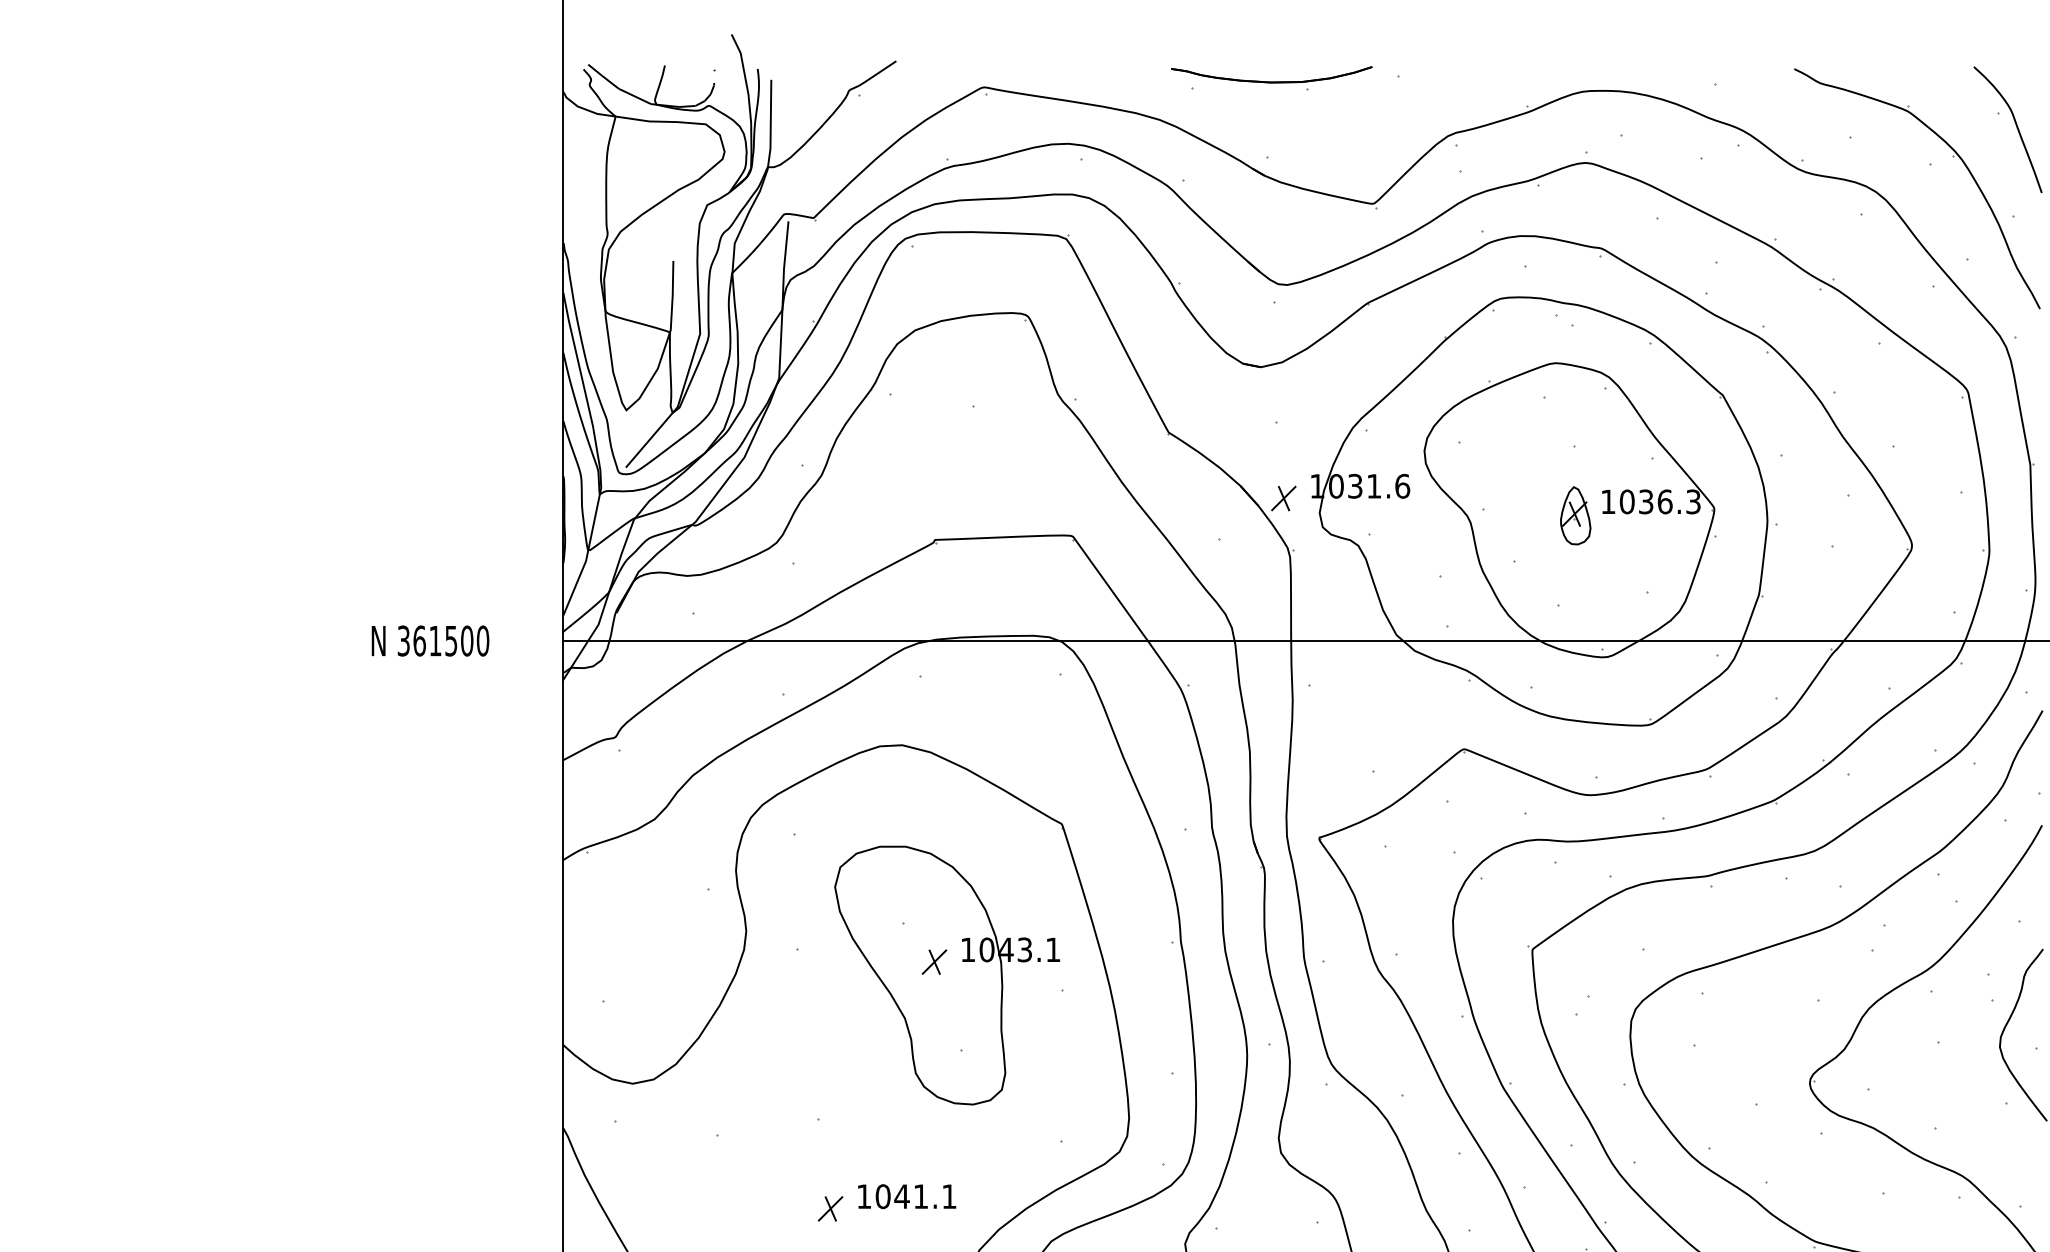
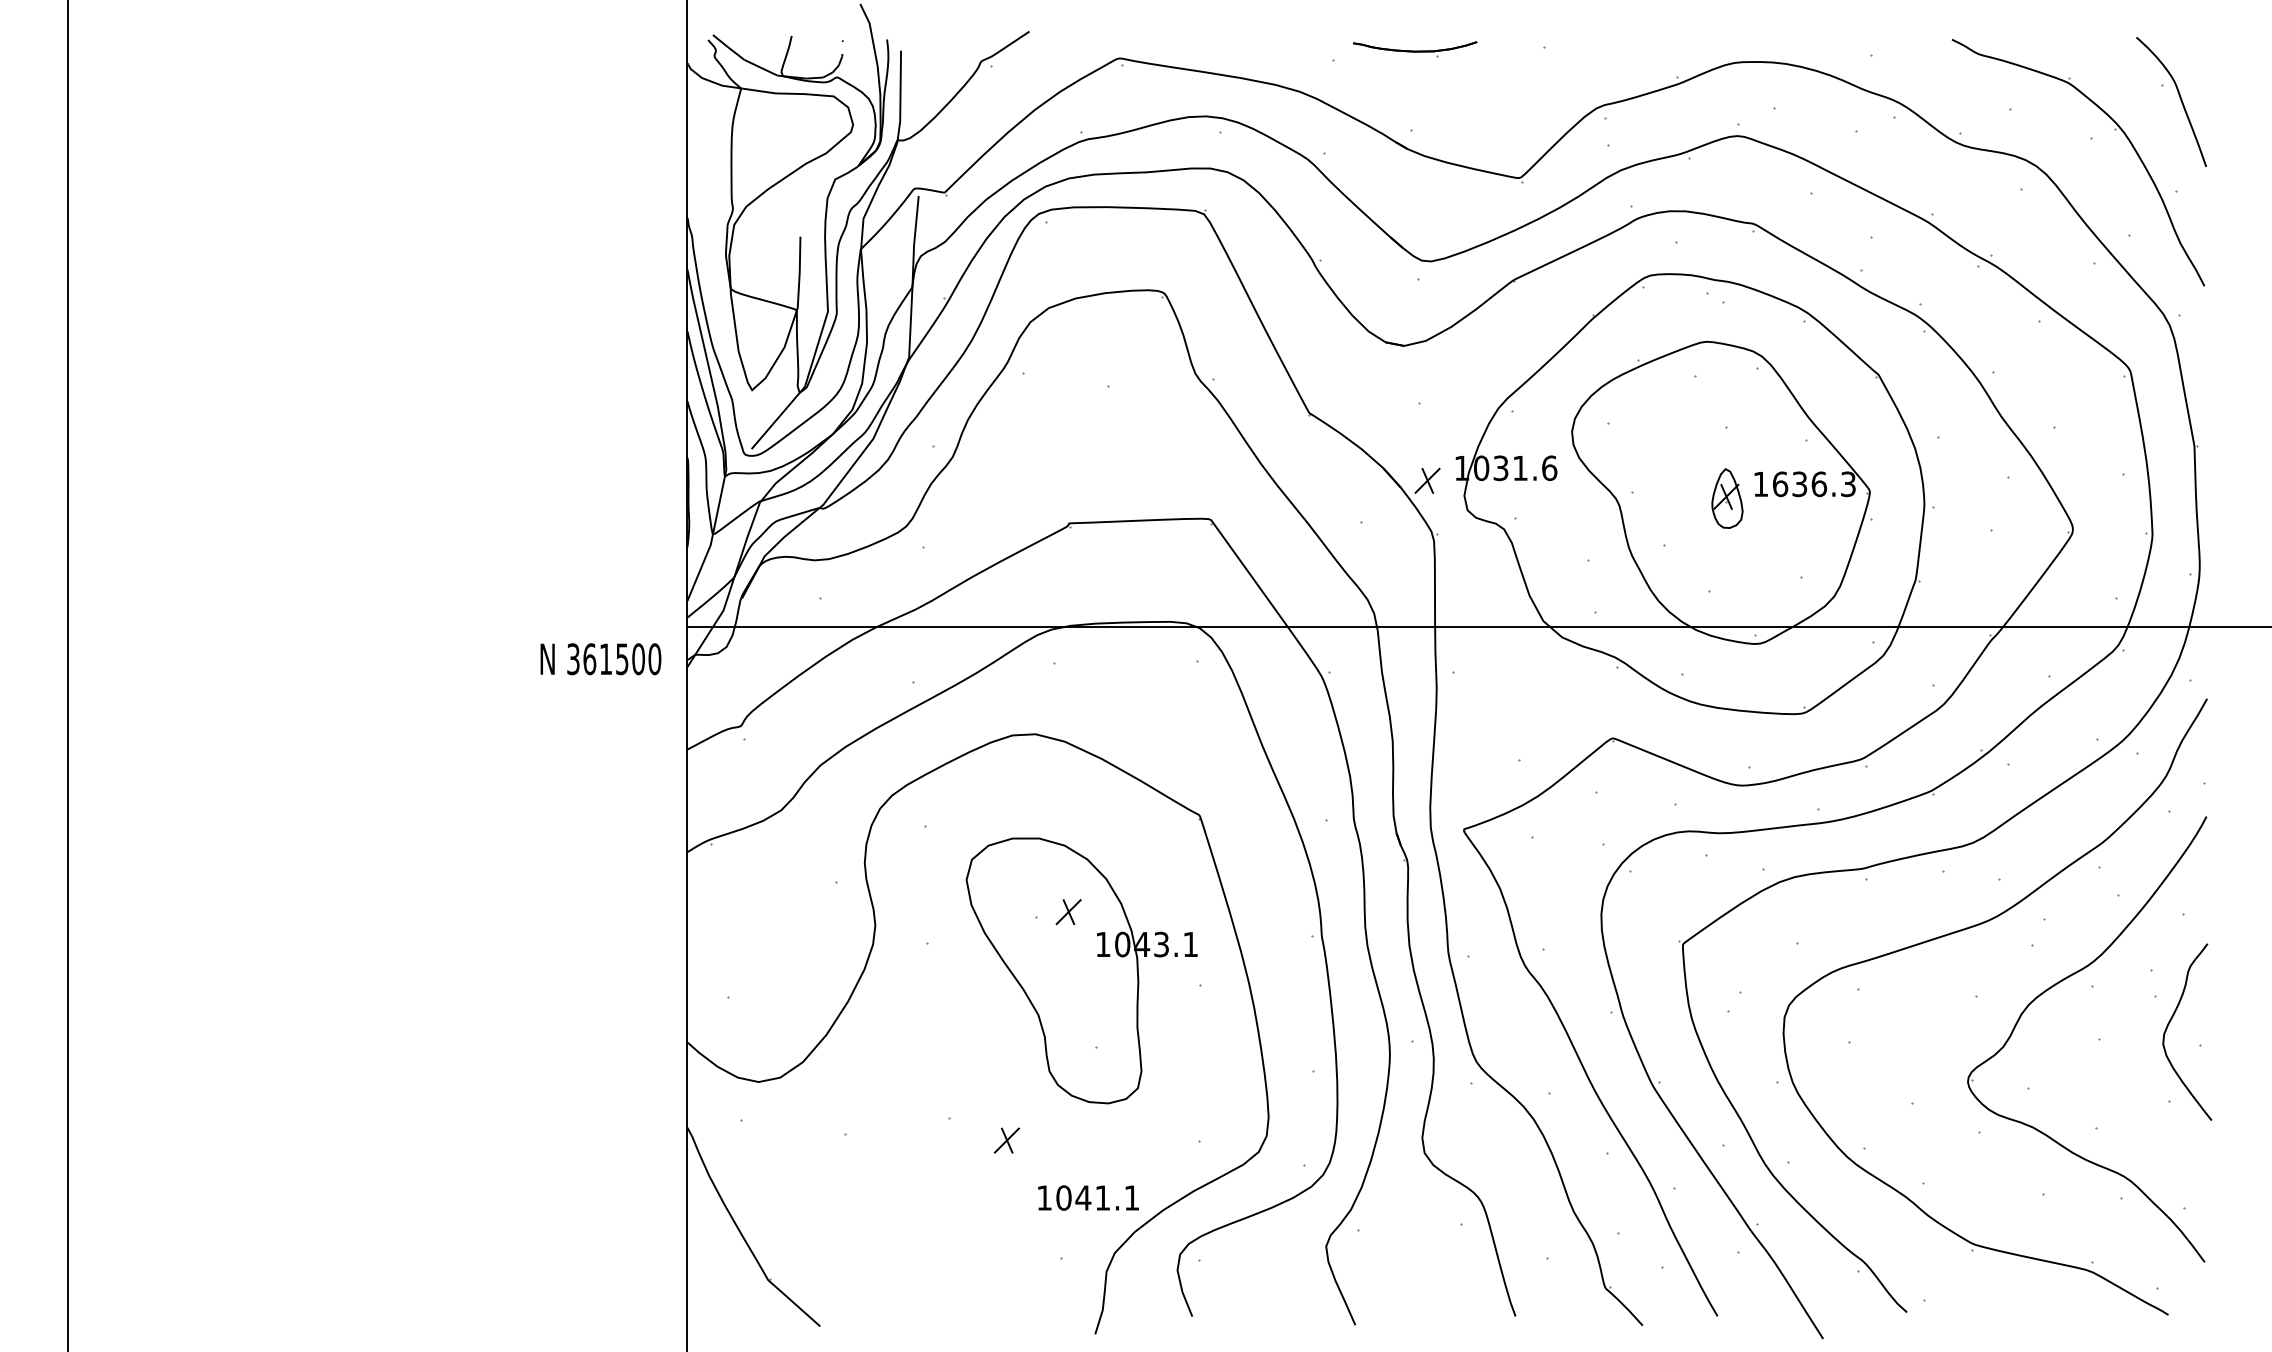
part: (1271, 77) -> (1414, 48), size x0.6
text: (1627, 501) -> (1780, 483), 1036.3 -> 1636.3
text: (430, 641) -> (600, 659), moved
part: (934, 962) -> (1068, 912), moved
text: (907, 1196) -> (1088, 1197), moved
part: (830, 1208) -> (1006, 1140), moved

